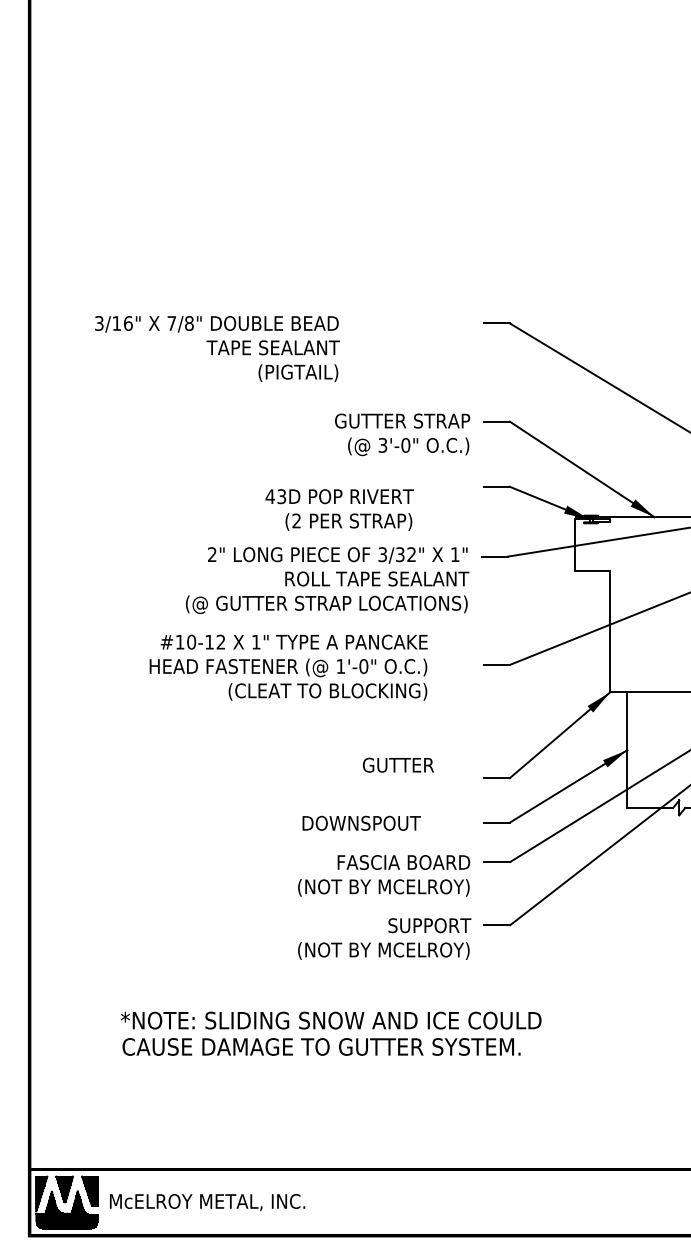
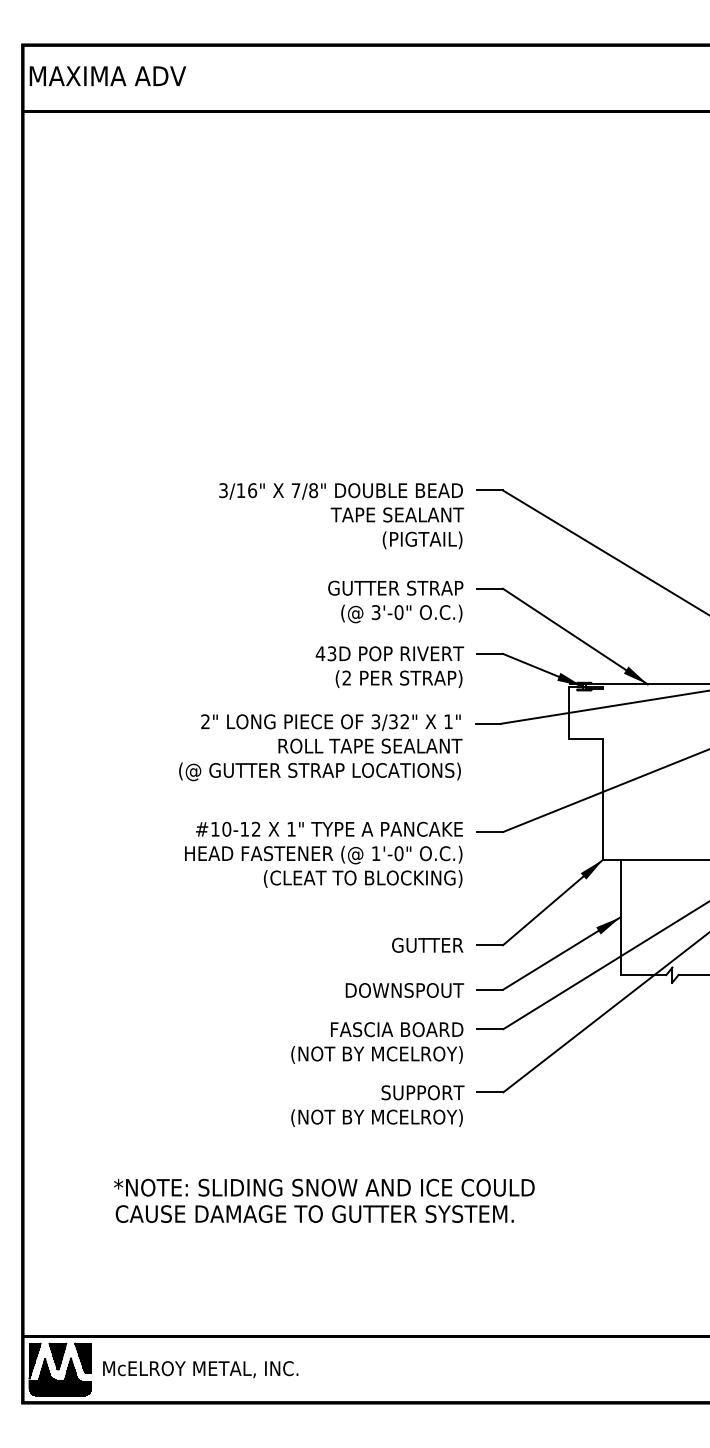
text: (217, 349) -> (341, 516), moved
text: (339, 509) -> (389, 666), moved
text: (288, 667) -> (323, 854), moved
text: (398, 764) -> (427, 944), moved
text: (361, 823) -> (404, 990), moved

